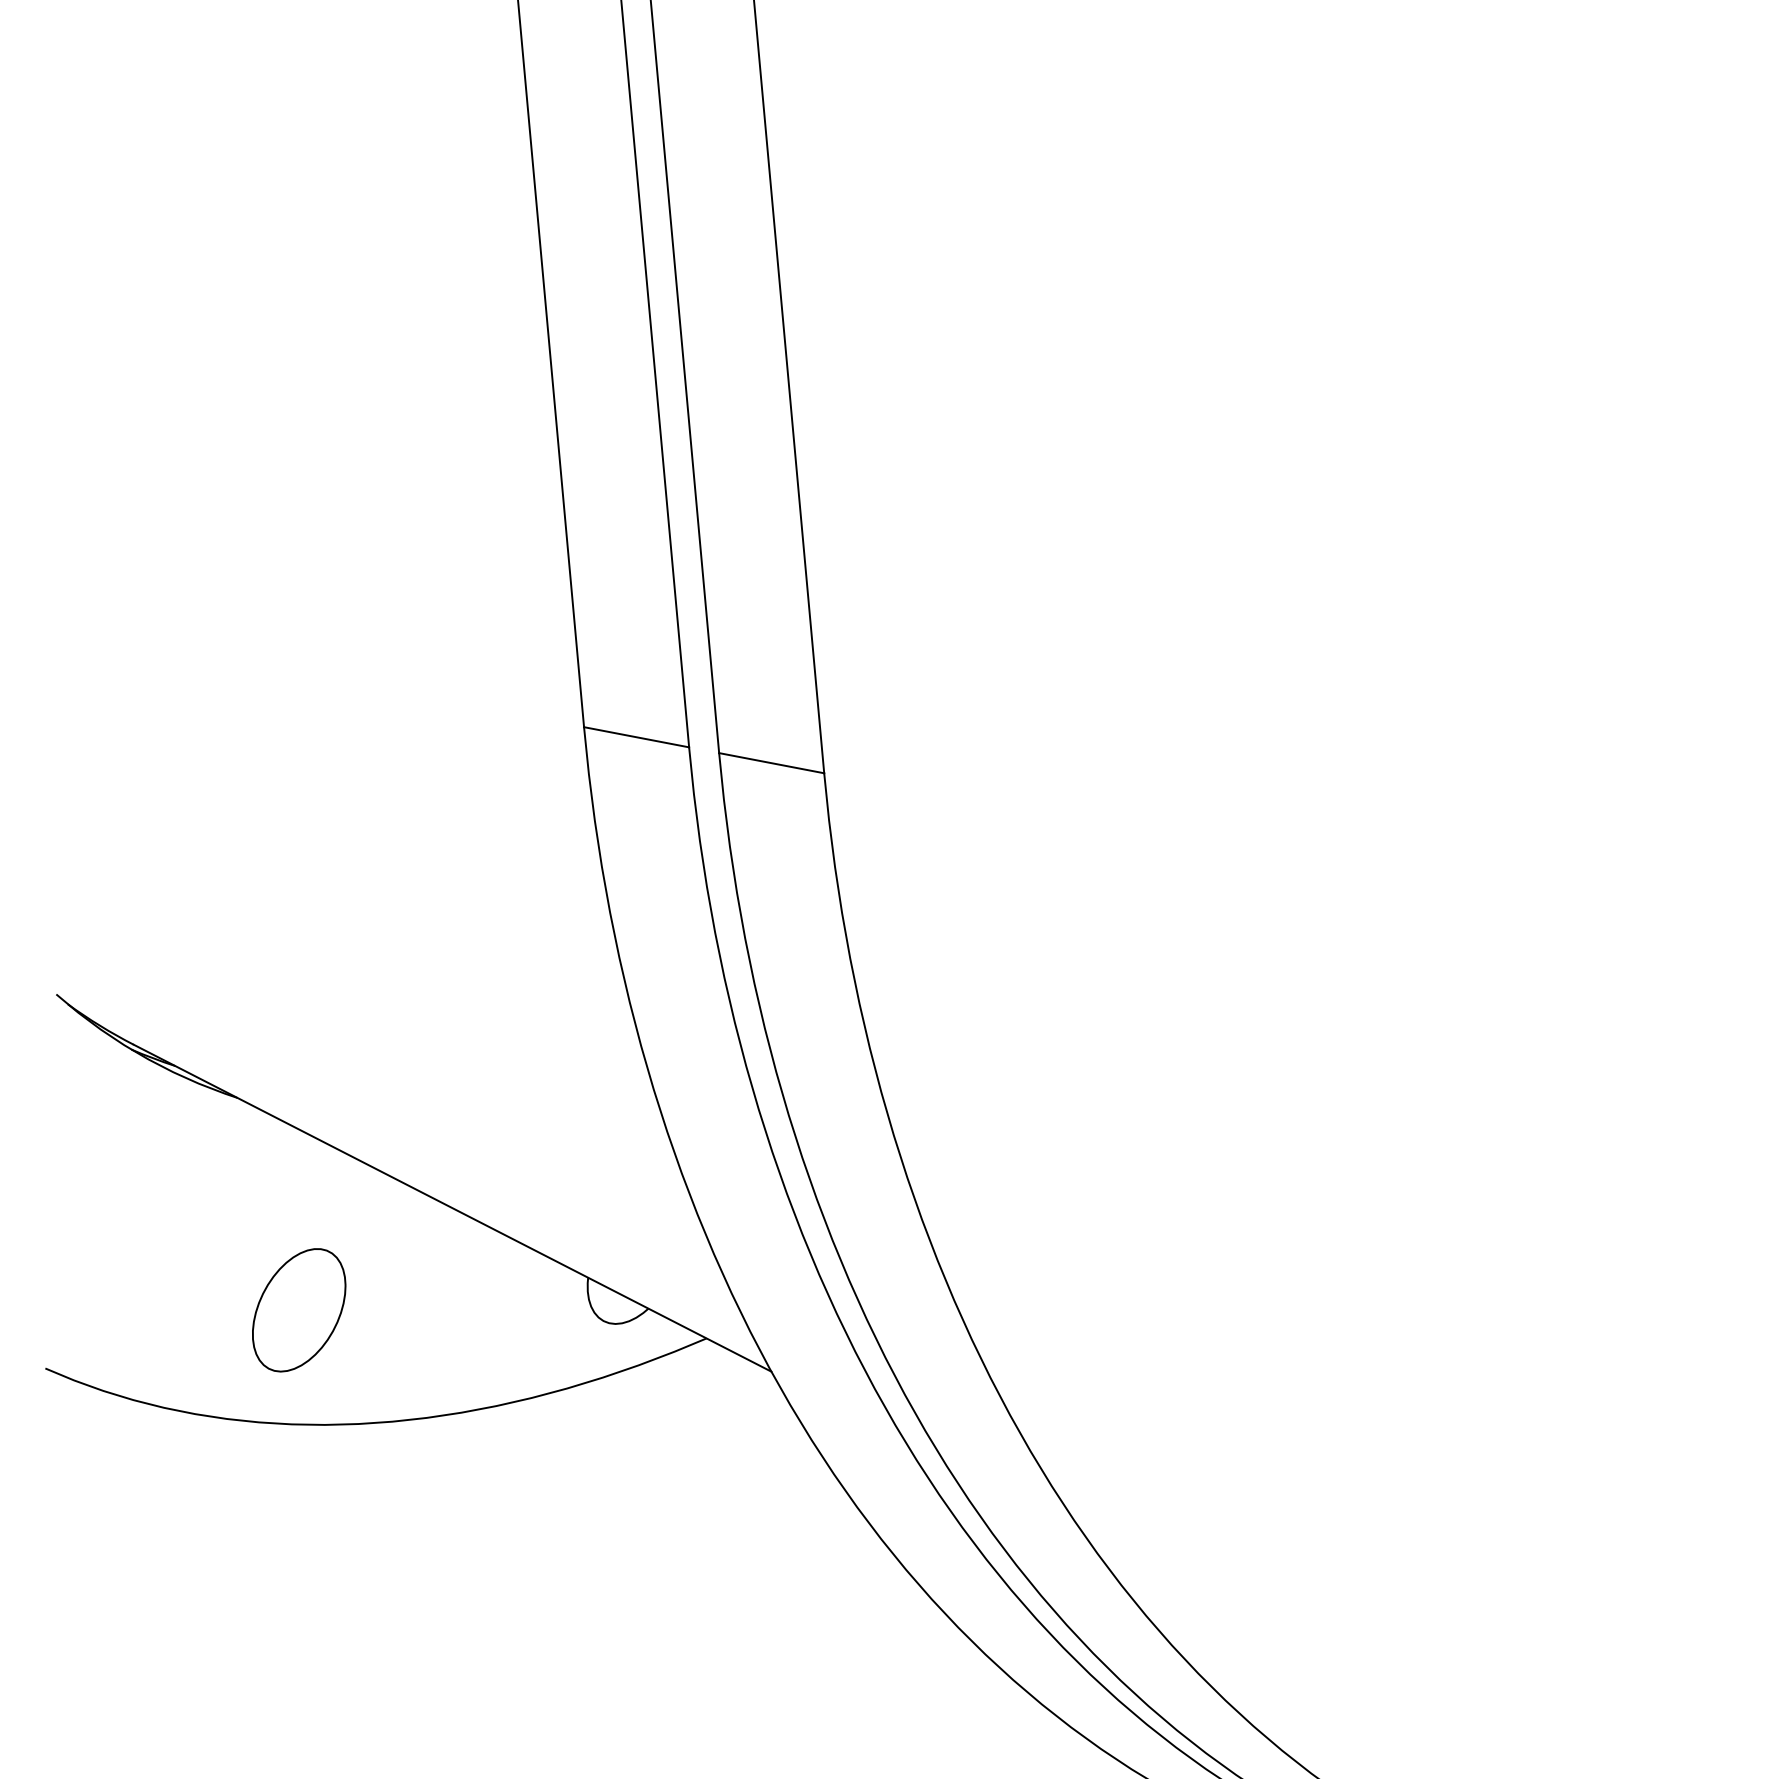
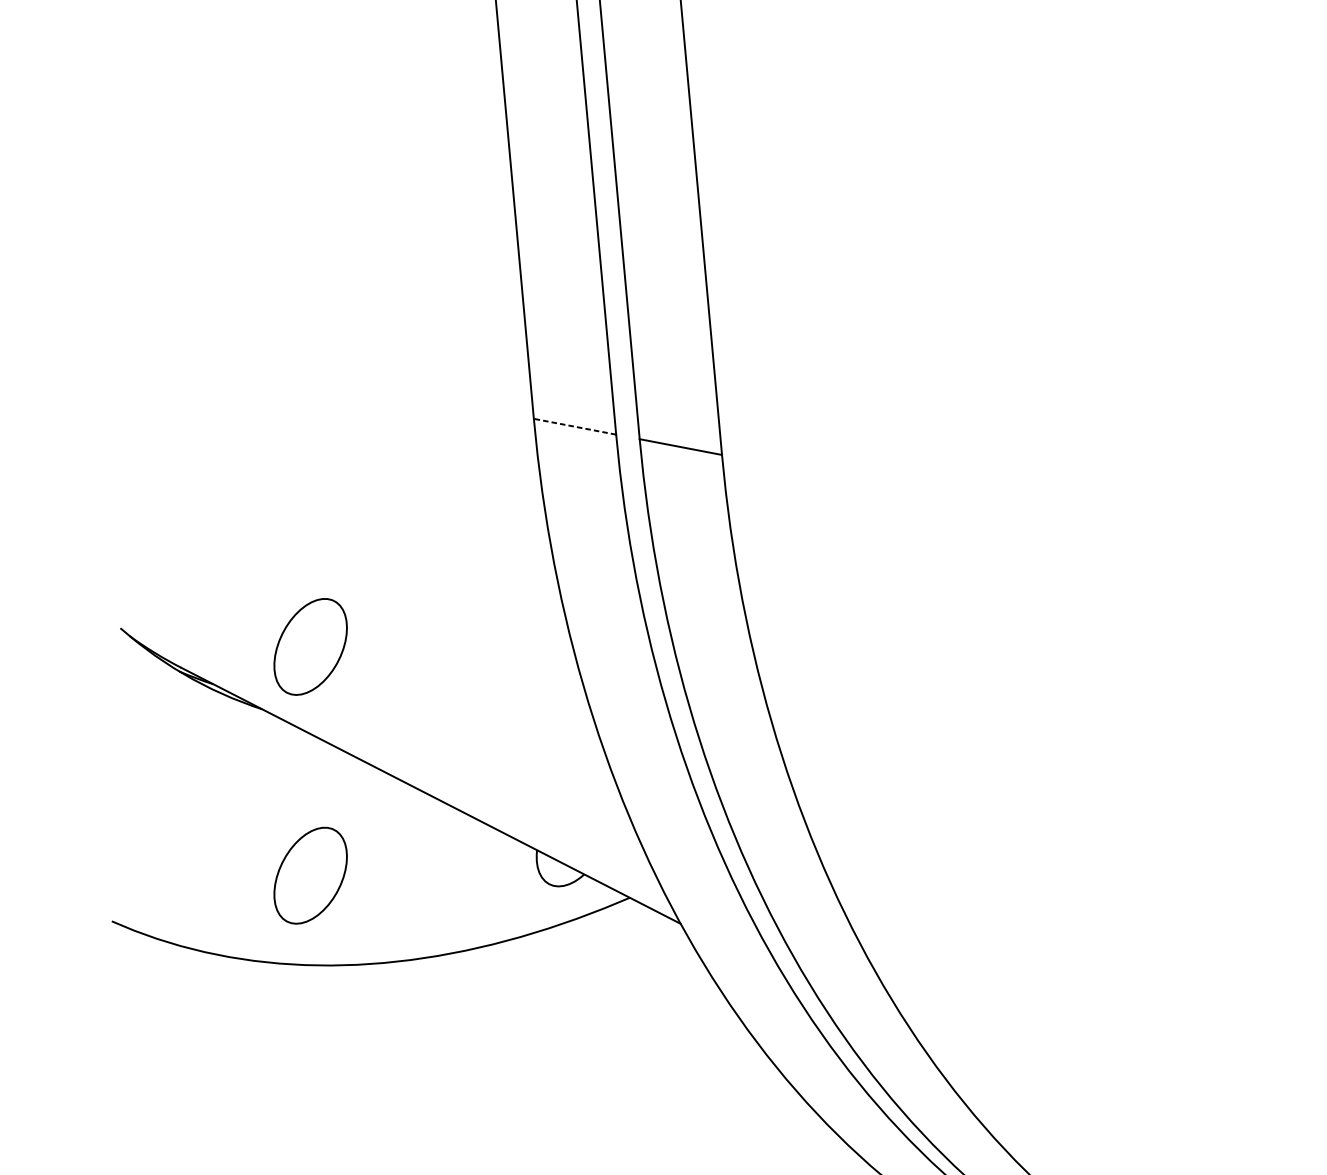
line: (636, 737) -> (574, 426), solid -> dashed
part: (299, 1018) -> (310, 647), added

